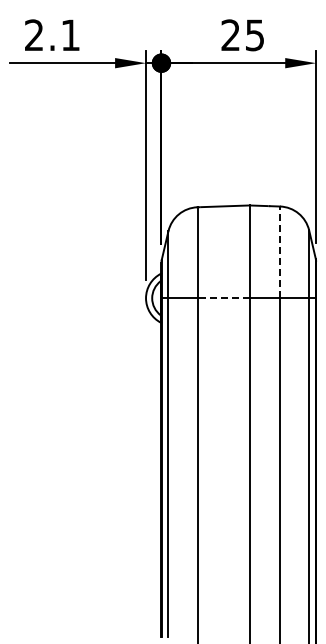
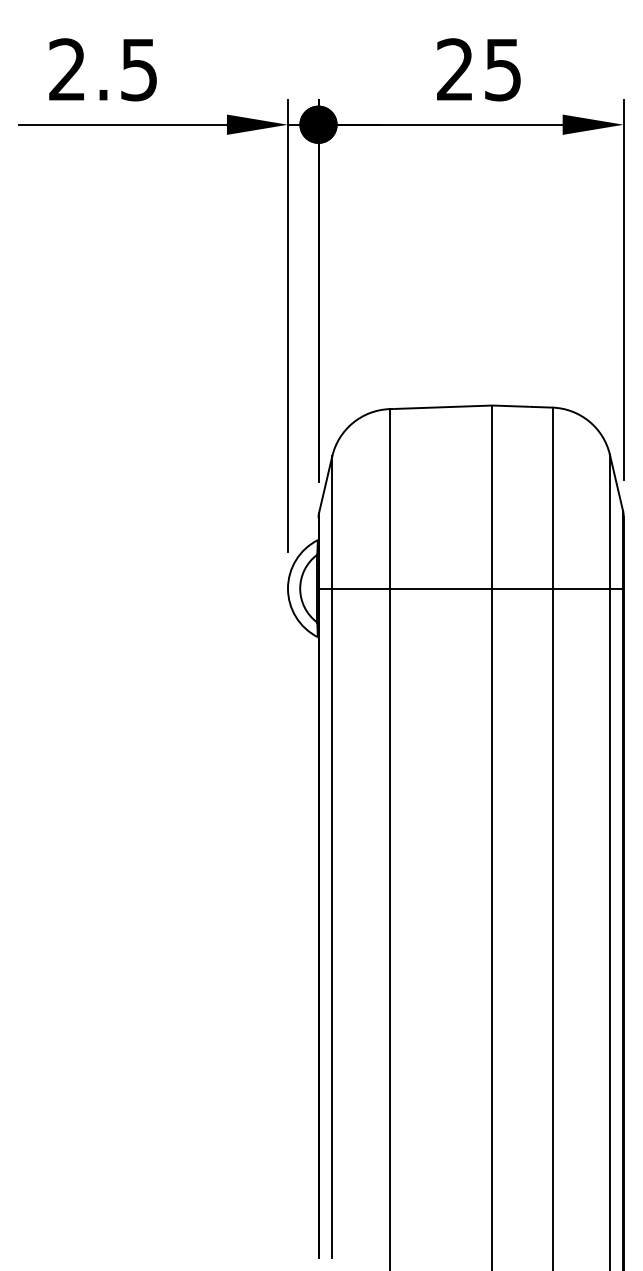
text: (70, 35) -> (138, 70), 2.1 -> 2.5
line: (280, 252) -> (553, 498), dashed -> solid
line: (223, 298) -> (440, 589), dashed -> solid

